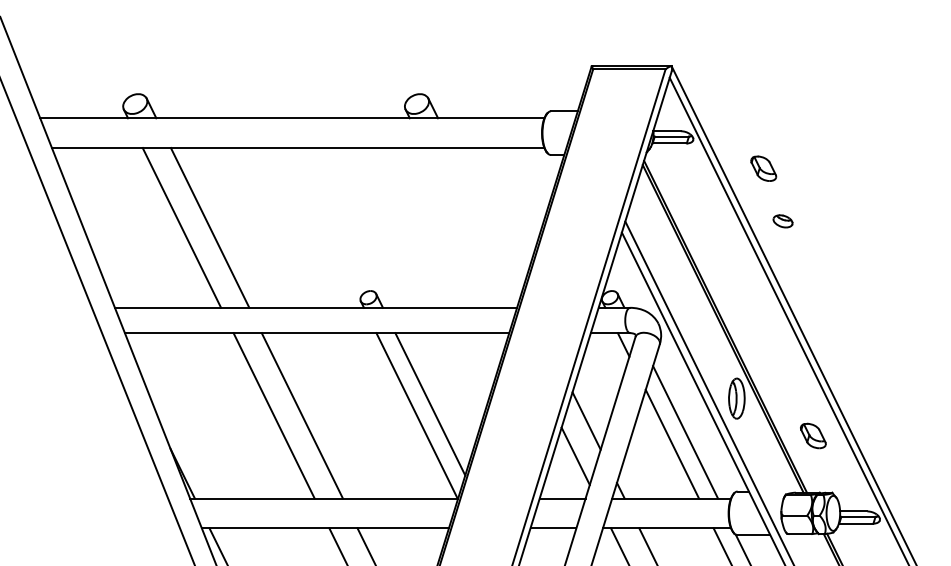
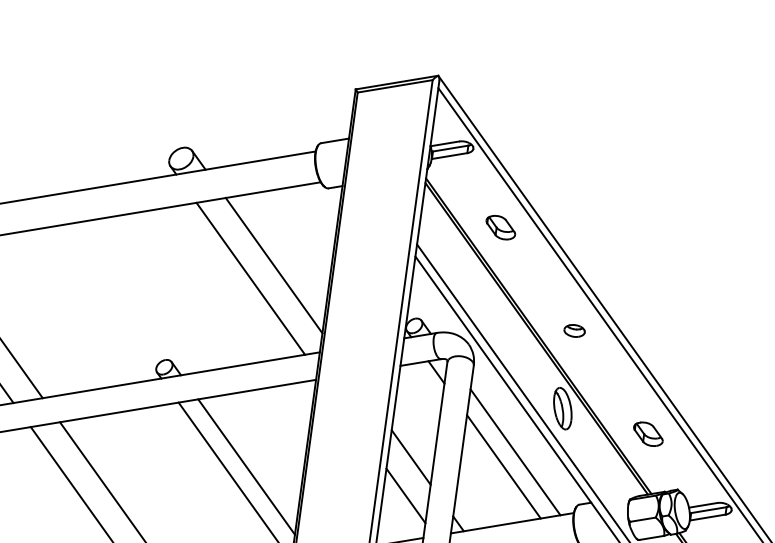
part: (763, 168) -> (500, 227), moved
line: (487, 219) -> (274, 266), added
part: (782, 221) -> (574, 331), moved
line: (463, 227) -> (250, 278), added

